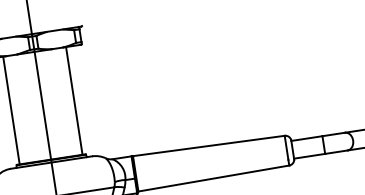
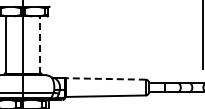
line: (73, 100) -> (39, 44), solid -> dashed
line: (208, 145) -> (105, 78), solid -> dashed

